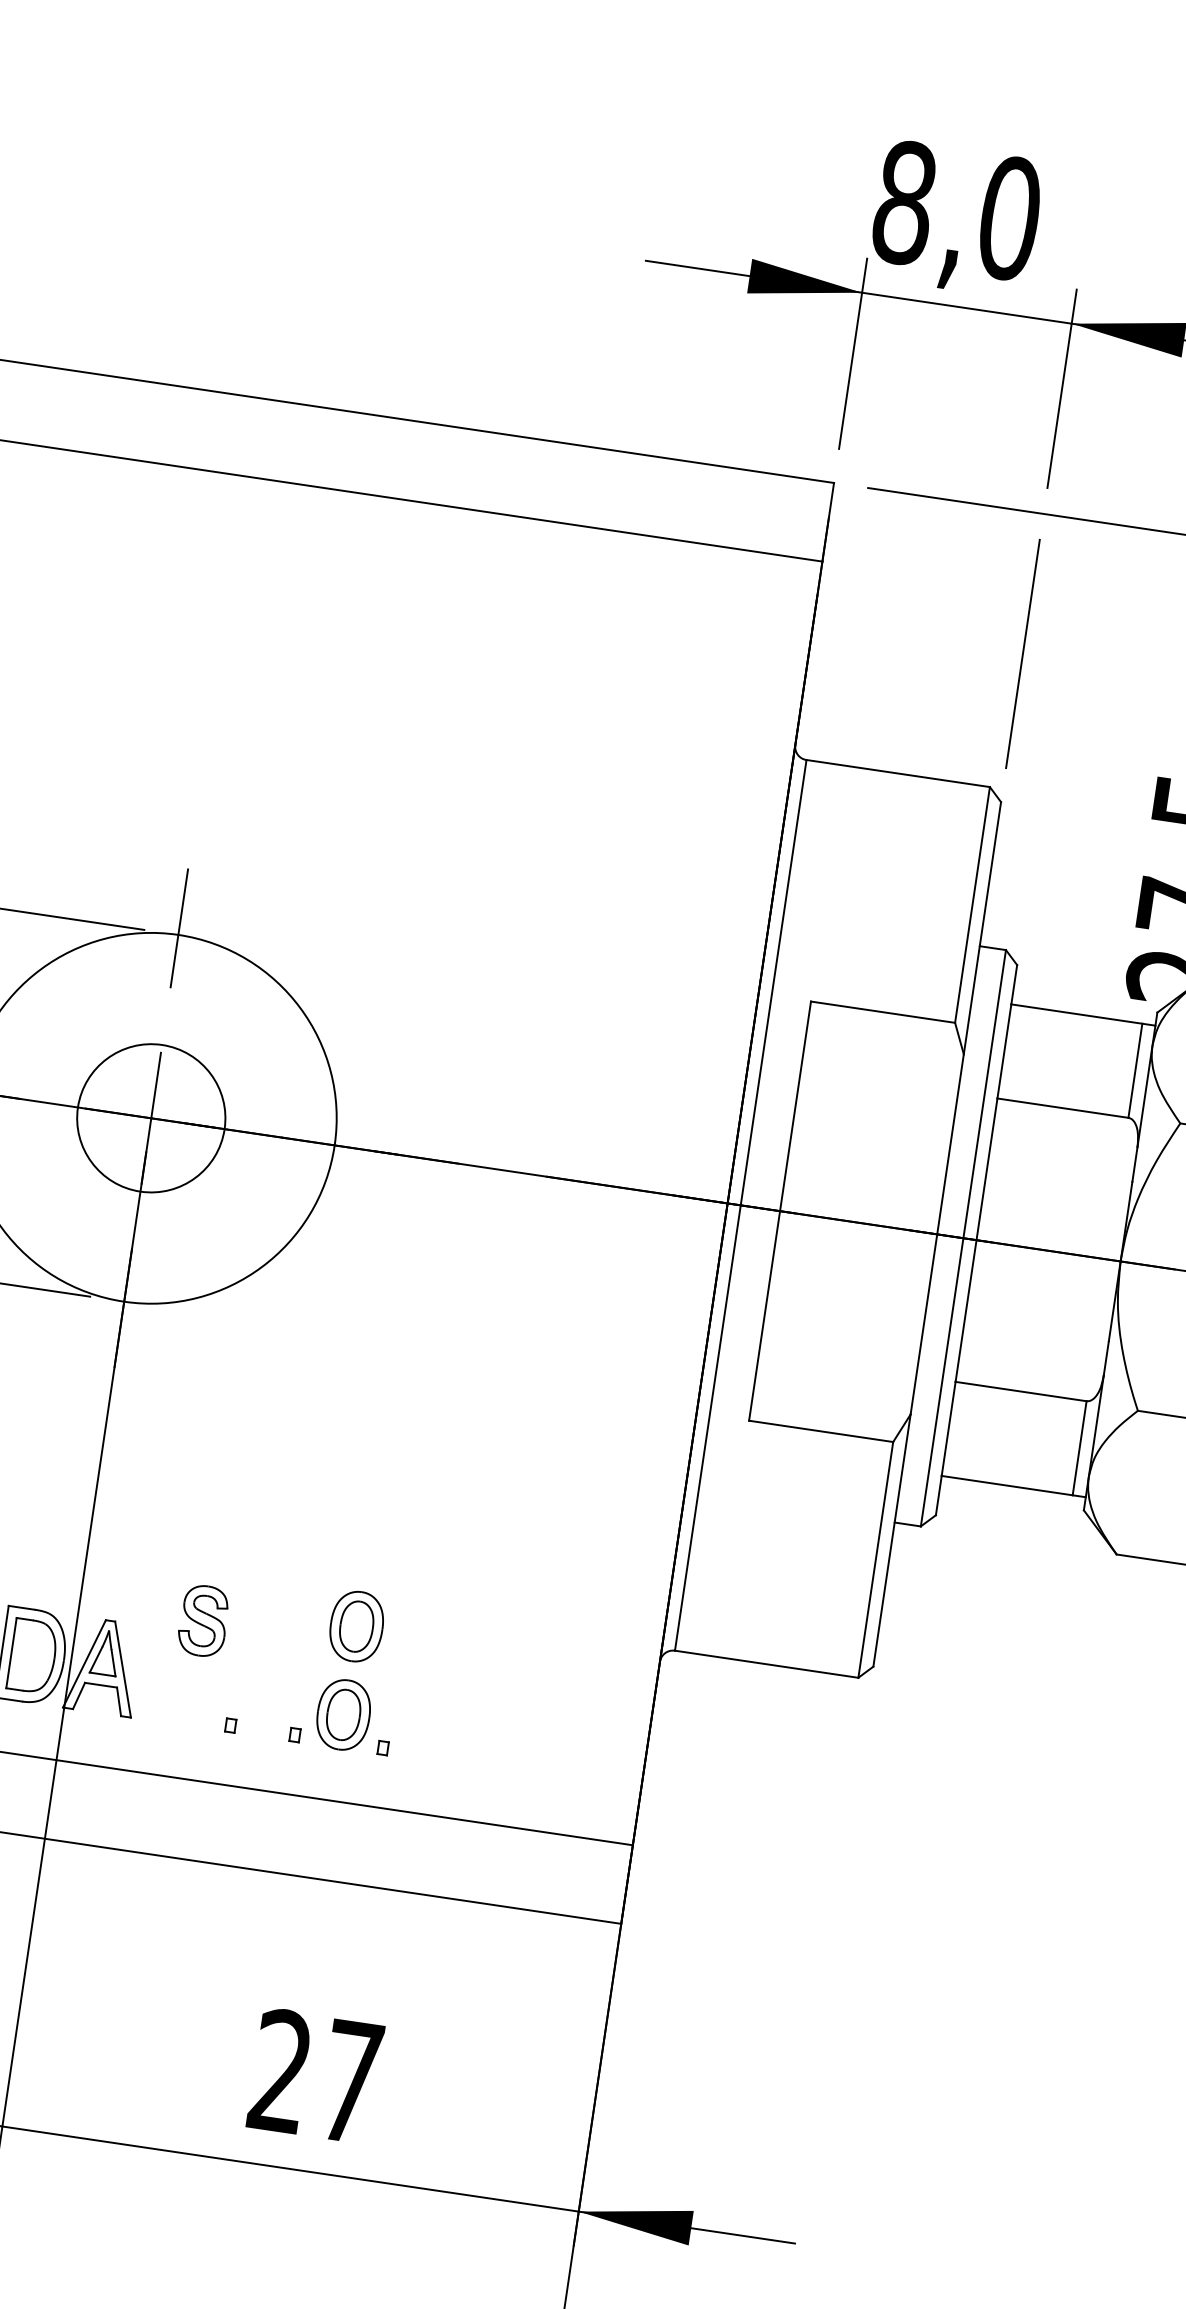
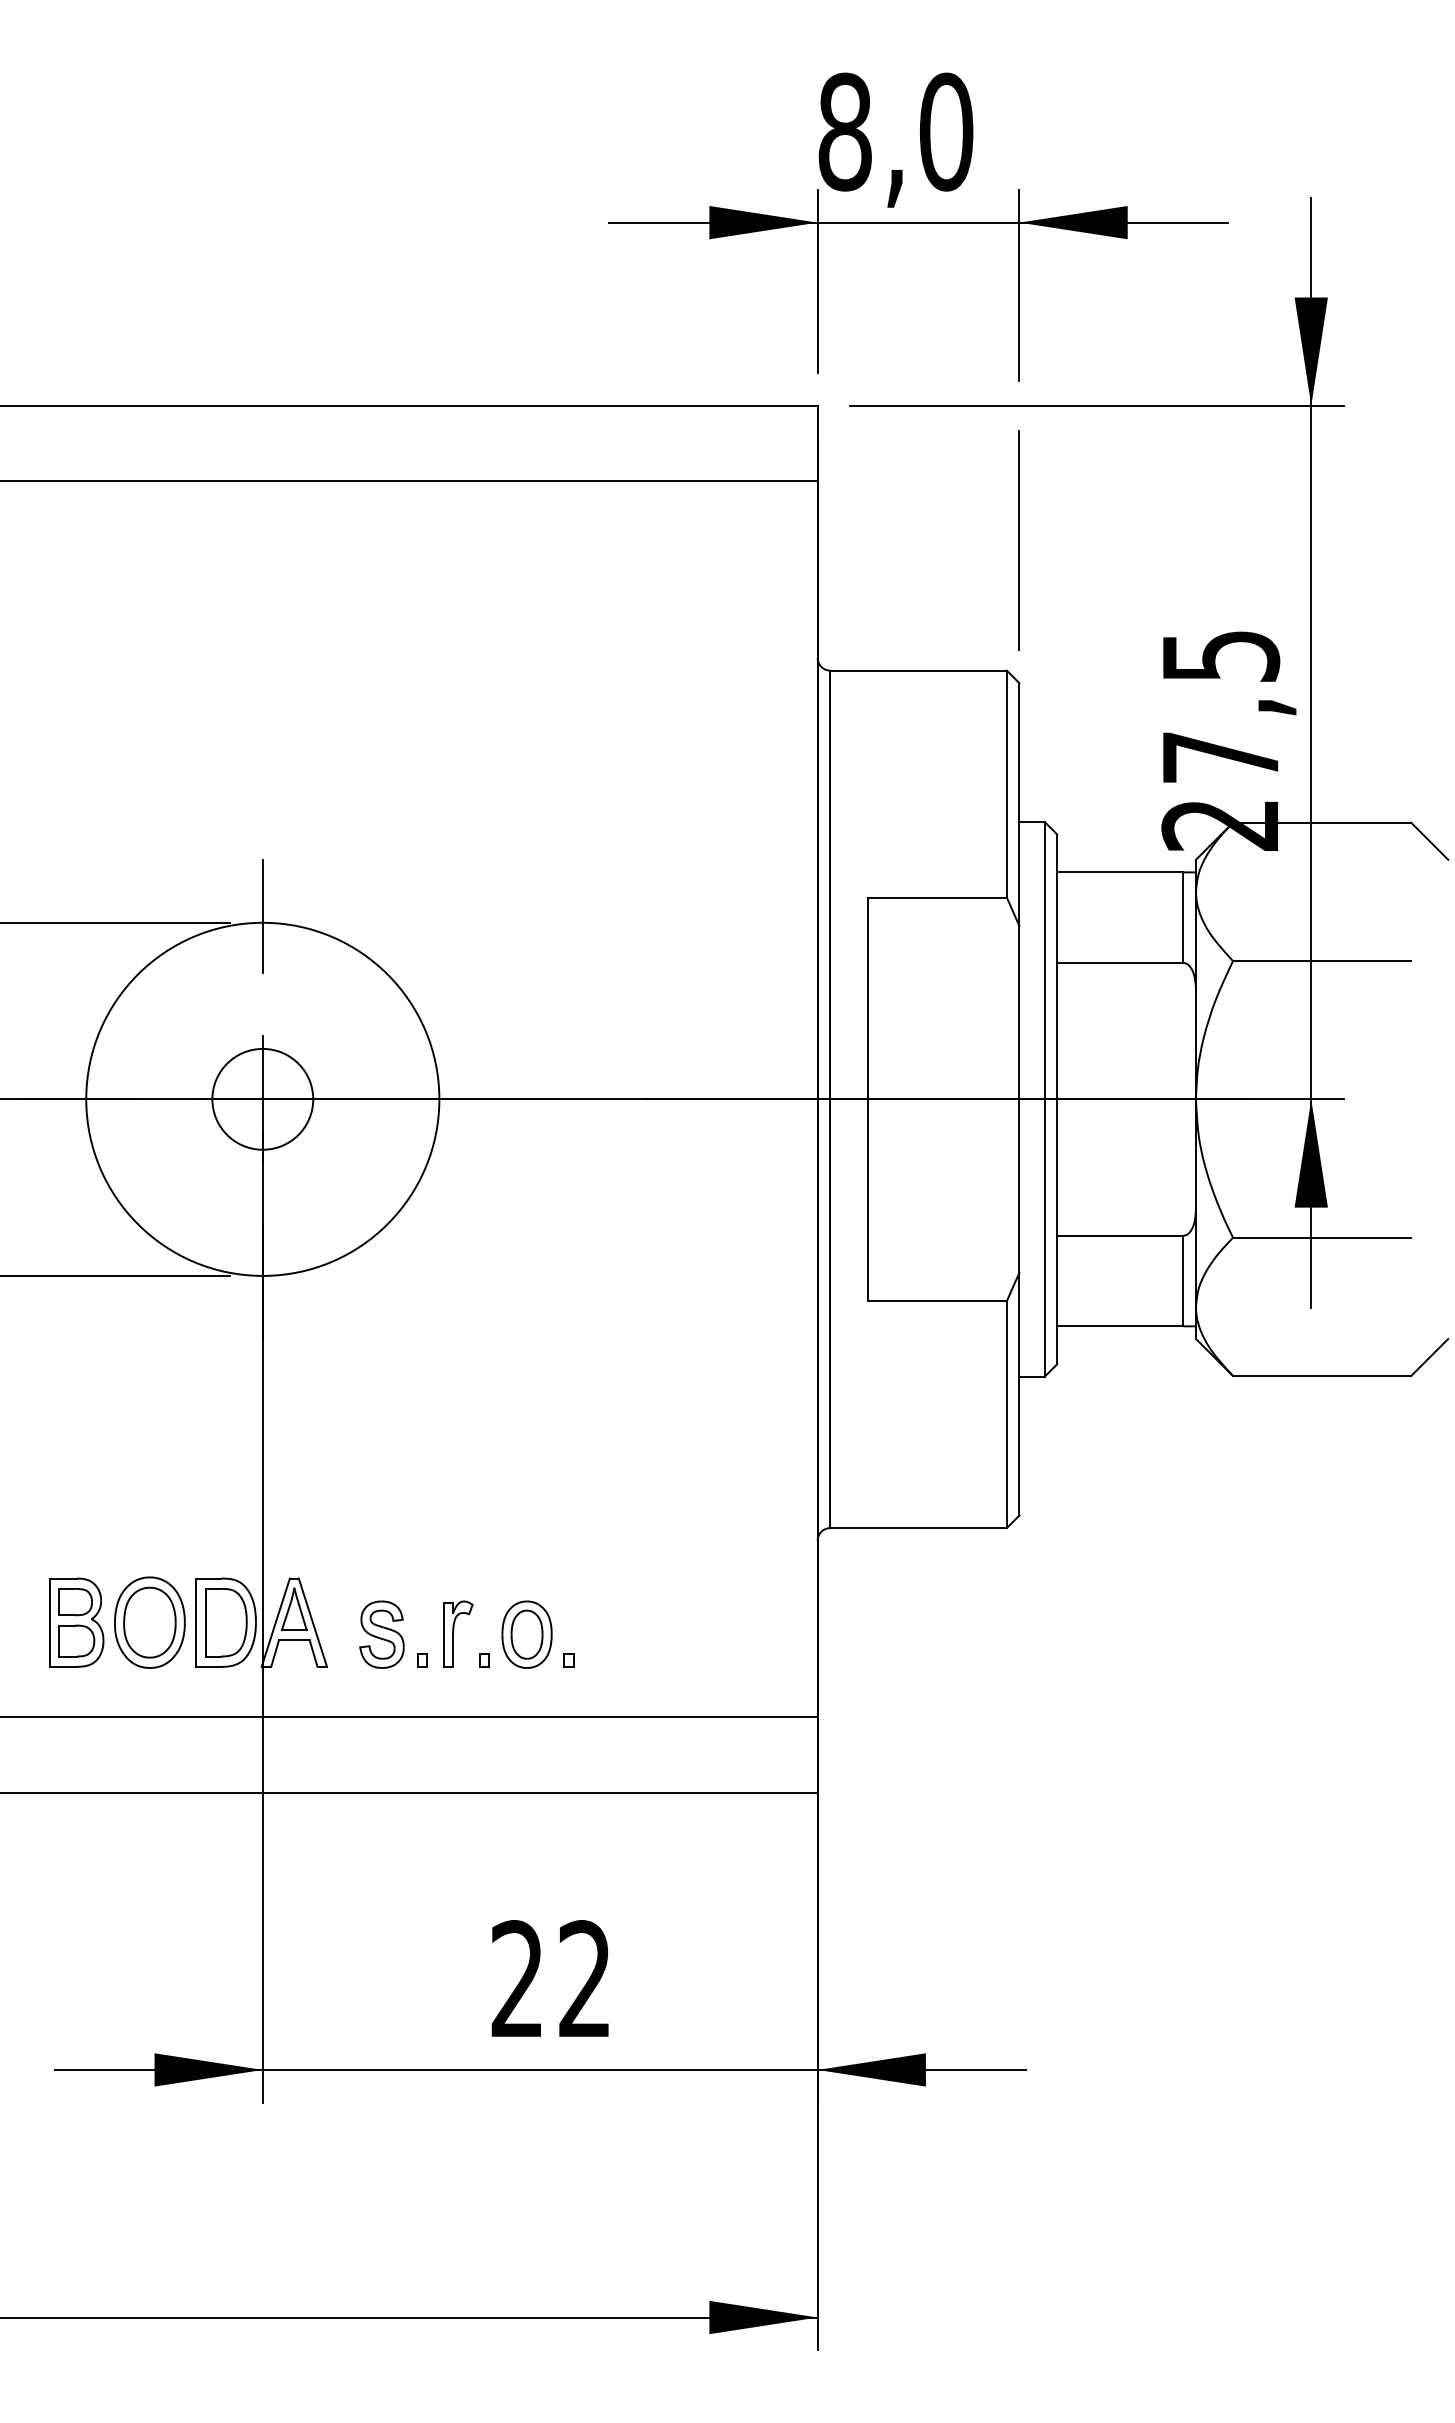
circle: (151, 1117) -> (262, 1098), size x0.71
part: (203, 1620) -> (381, 1634), moved
part: (356, 1626) -> (526, 1549), removed
part: (272, 1703) -> (458, 1633), added
text: (350, 2080) -> (584, 1978), 27 -> 22

